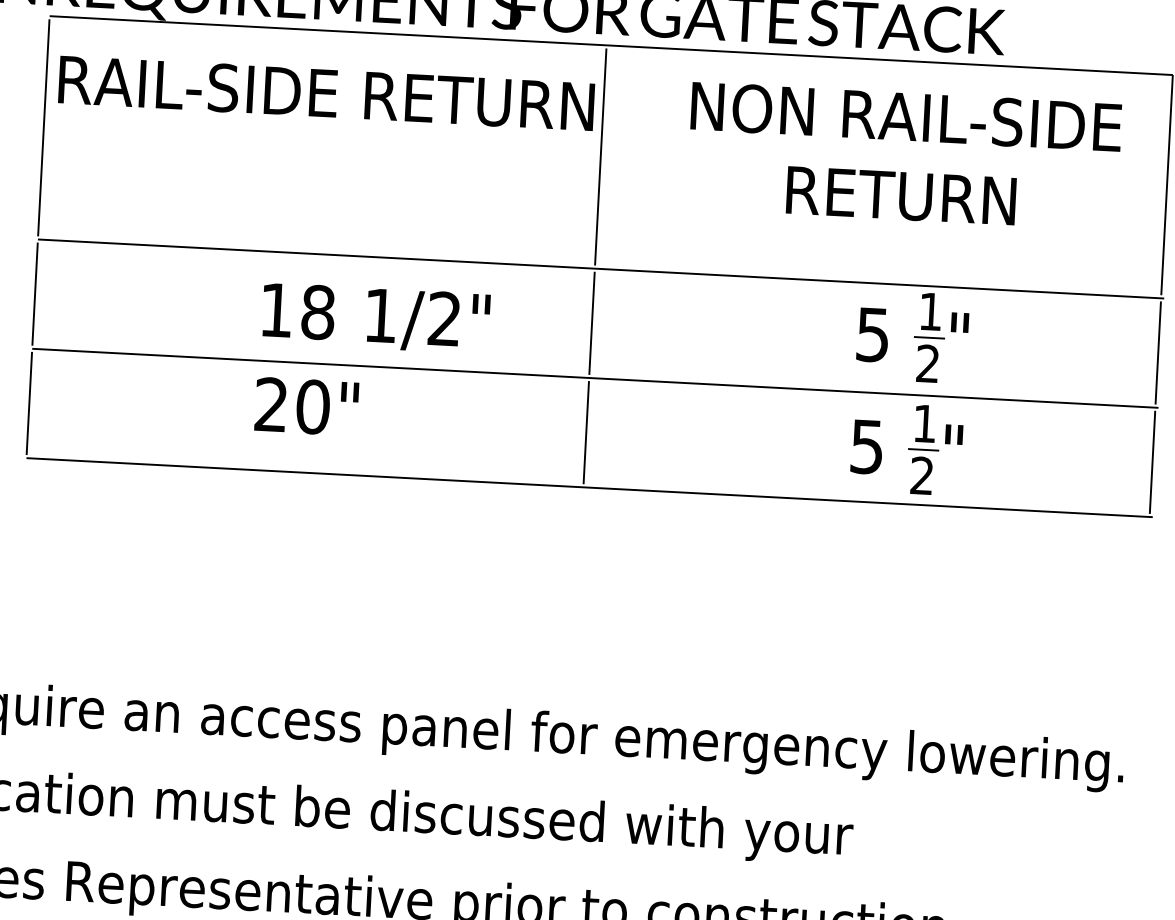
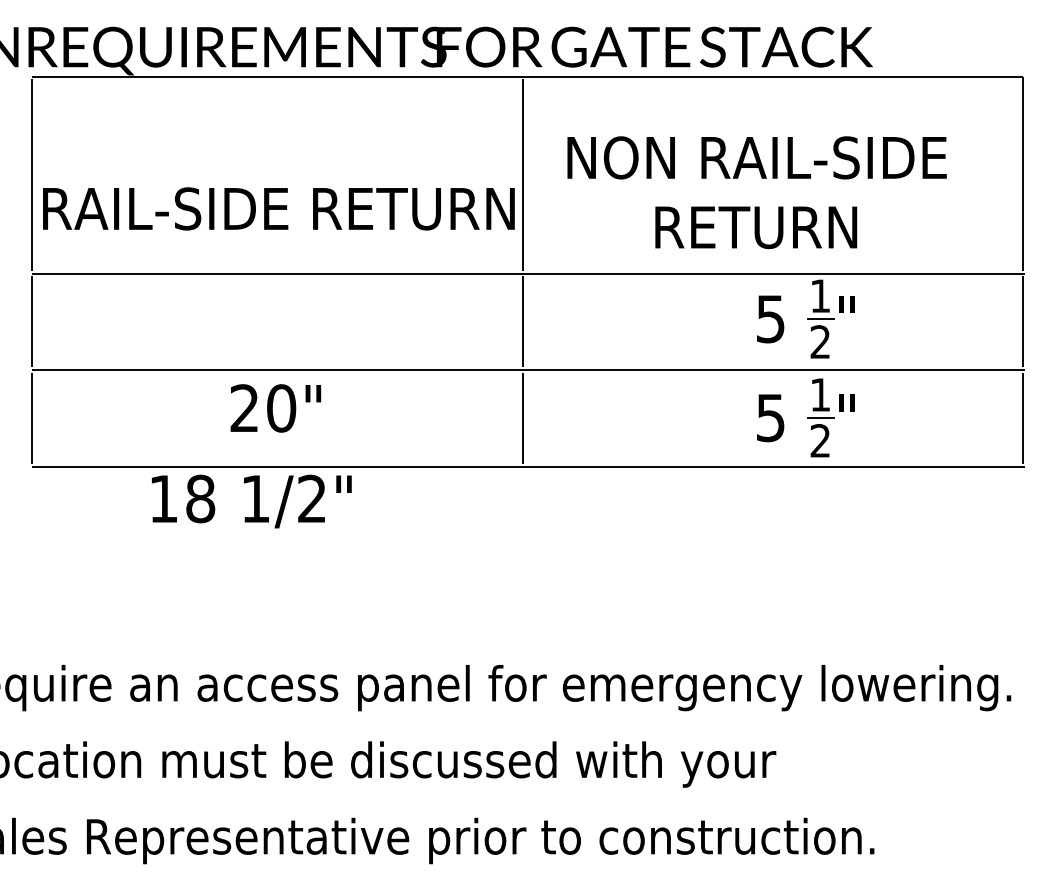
text: (326, 92) -> (278, 208), moved
text: (903, 156) -> (756, 192), moved
text: (375, 318) -> (251, 501), moved

